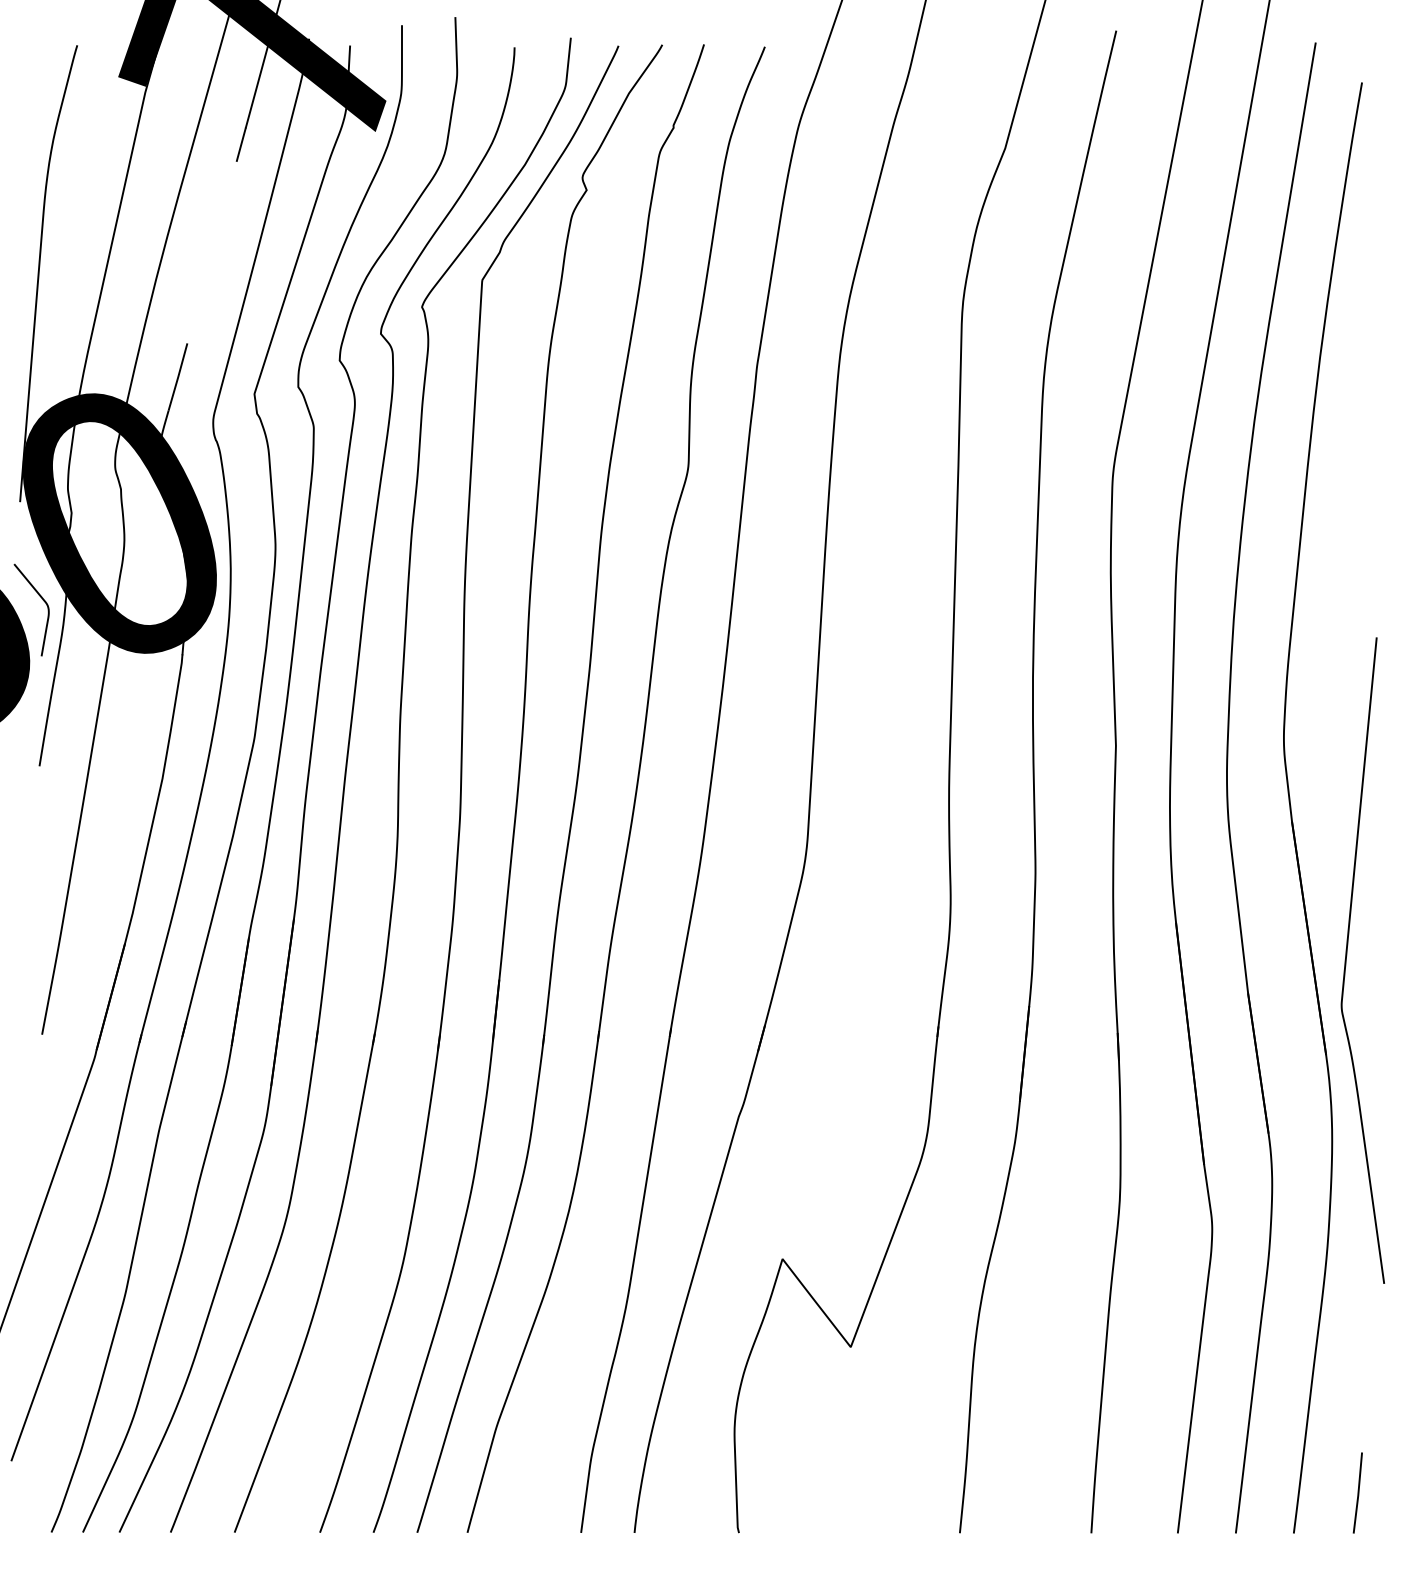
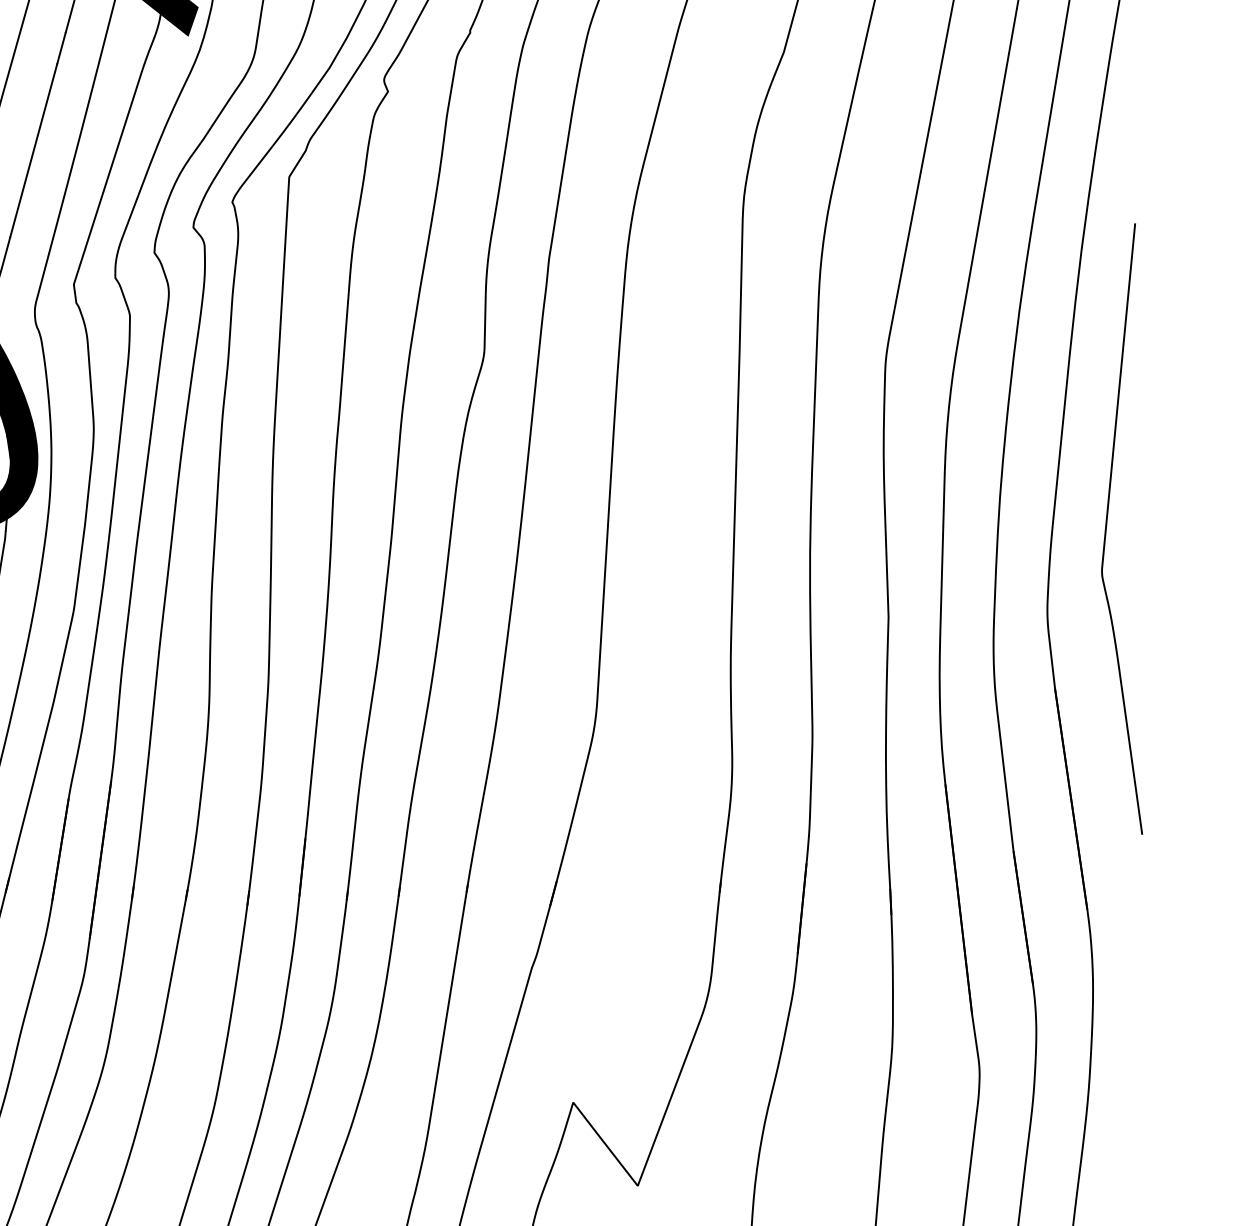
line: (211, 251) -> (33, 149), added
curve: (1347, 955) -> (1107, 524), moved

